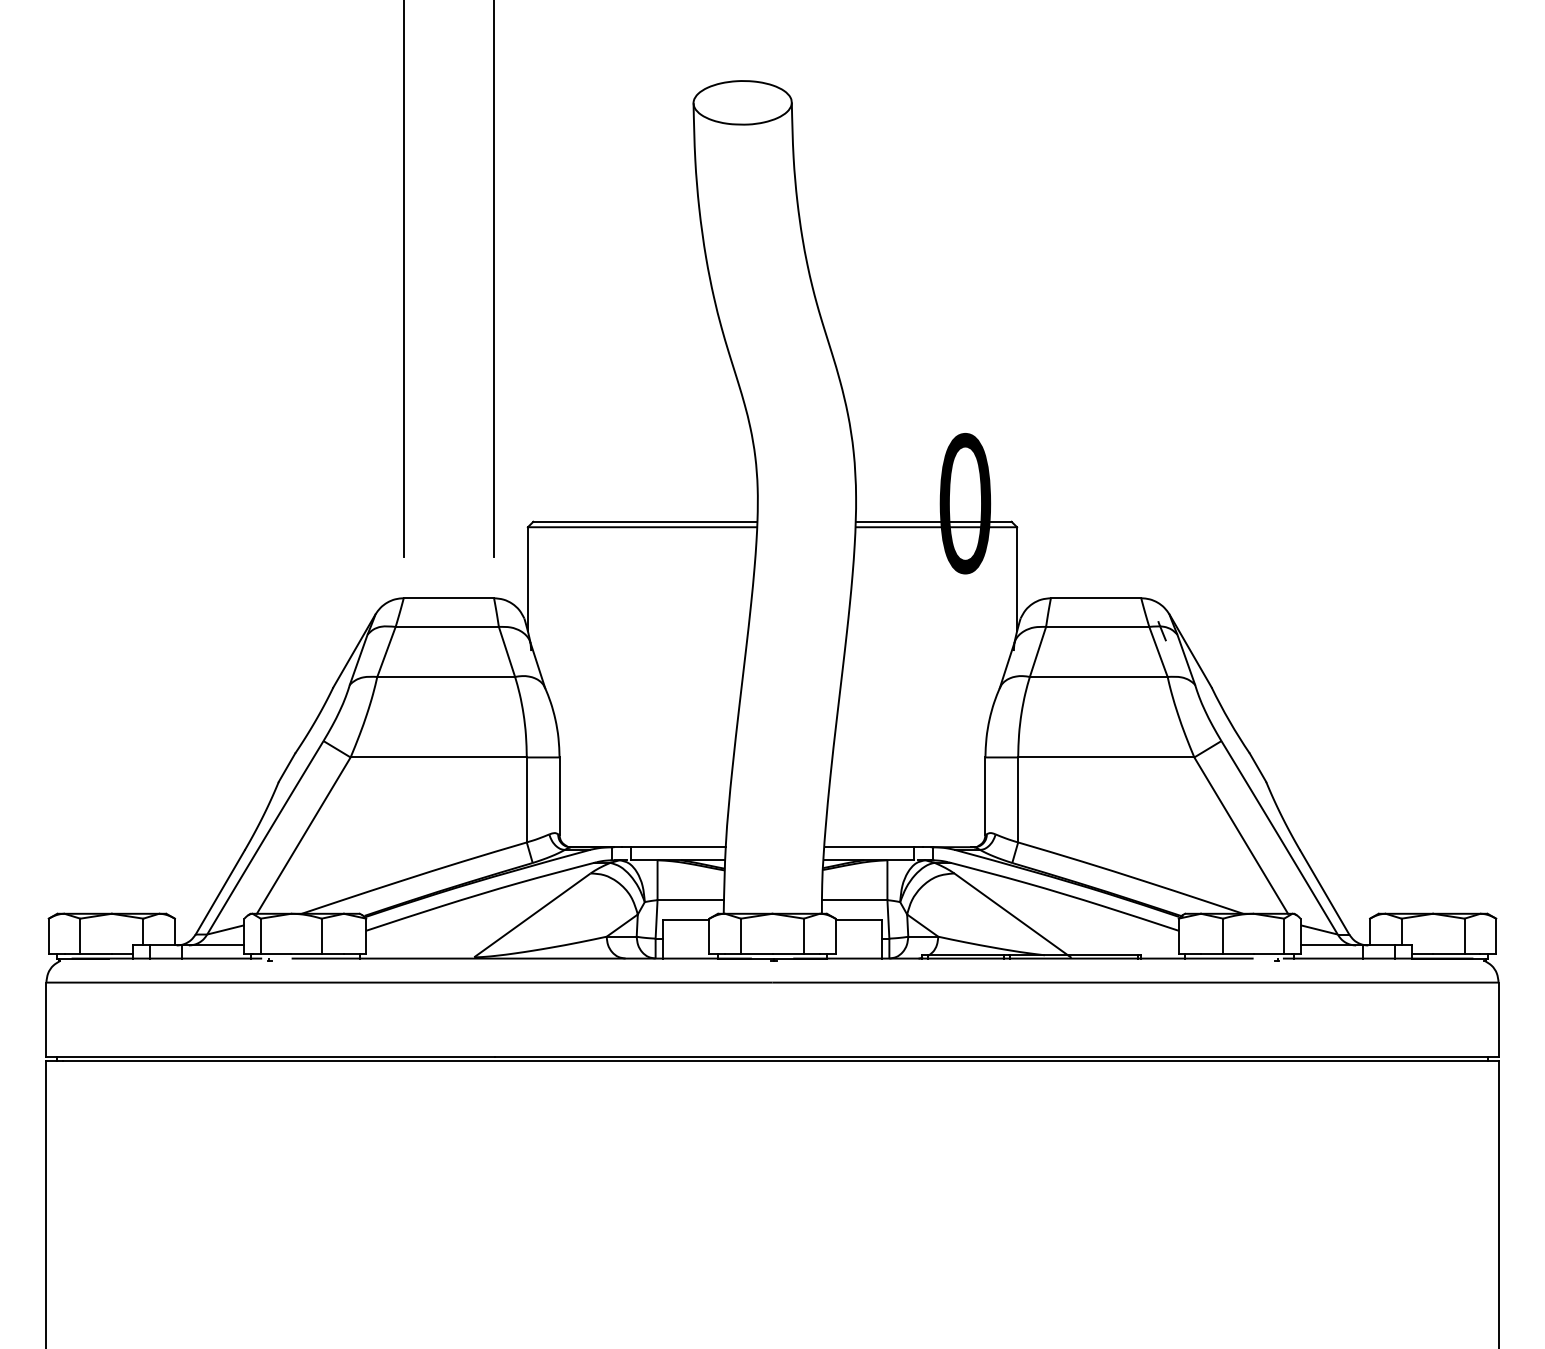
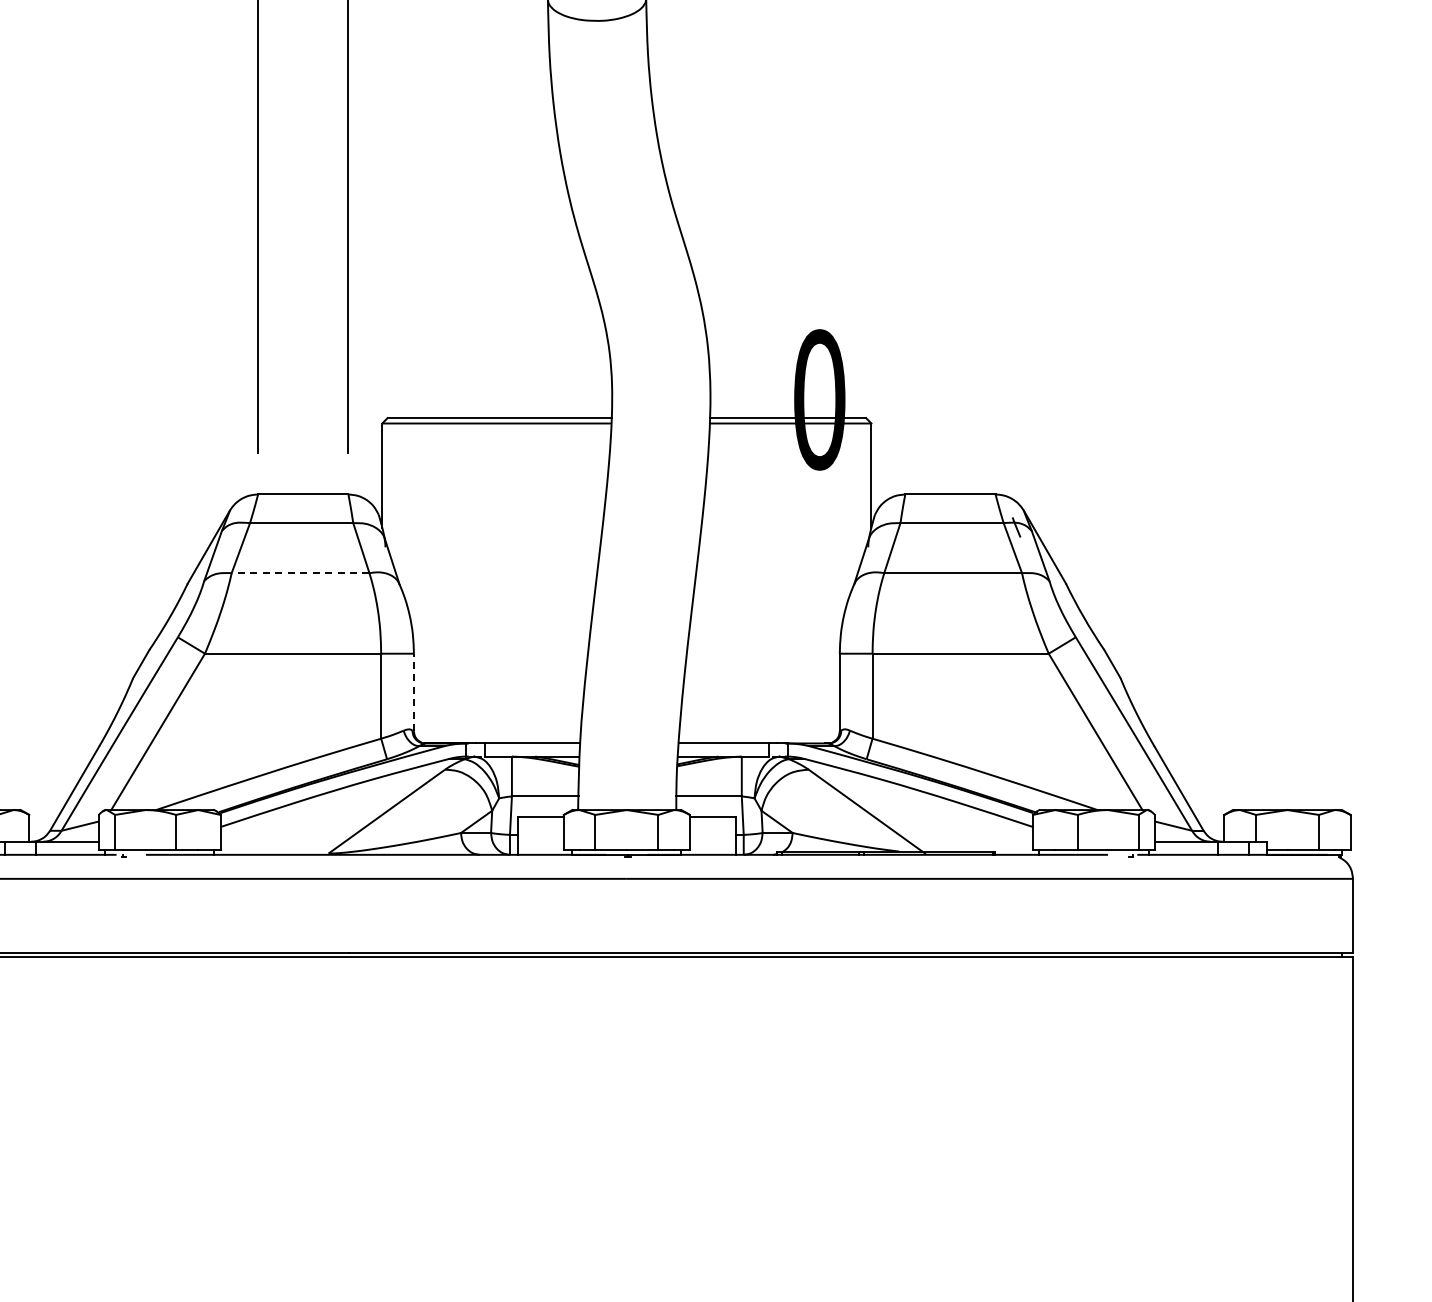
line: (446, 676) -> (300, 572), solid -> dashed
line: (559, 796) -> (413, 692), solid -> dashed

